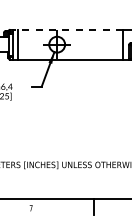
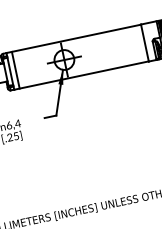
line: (67, 29) -> (73, 38), dashed -> solid

